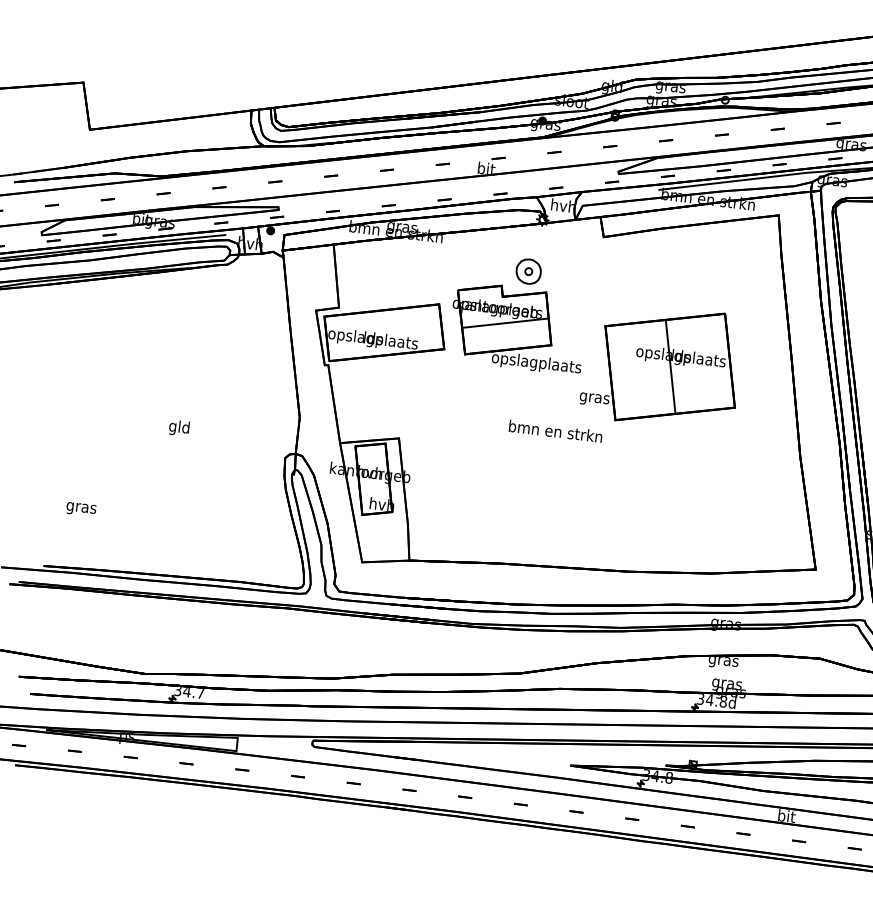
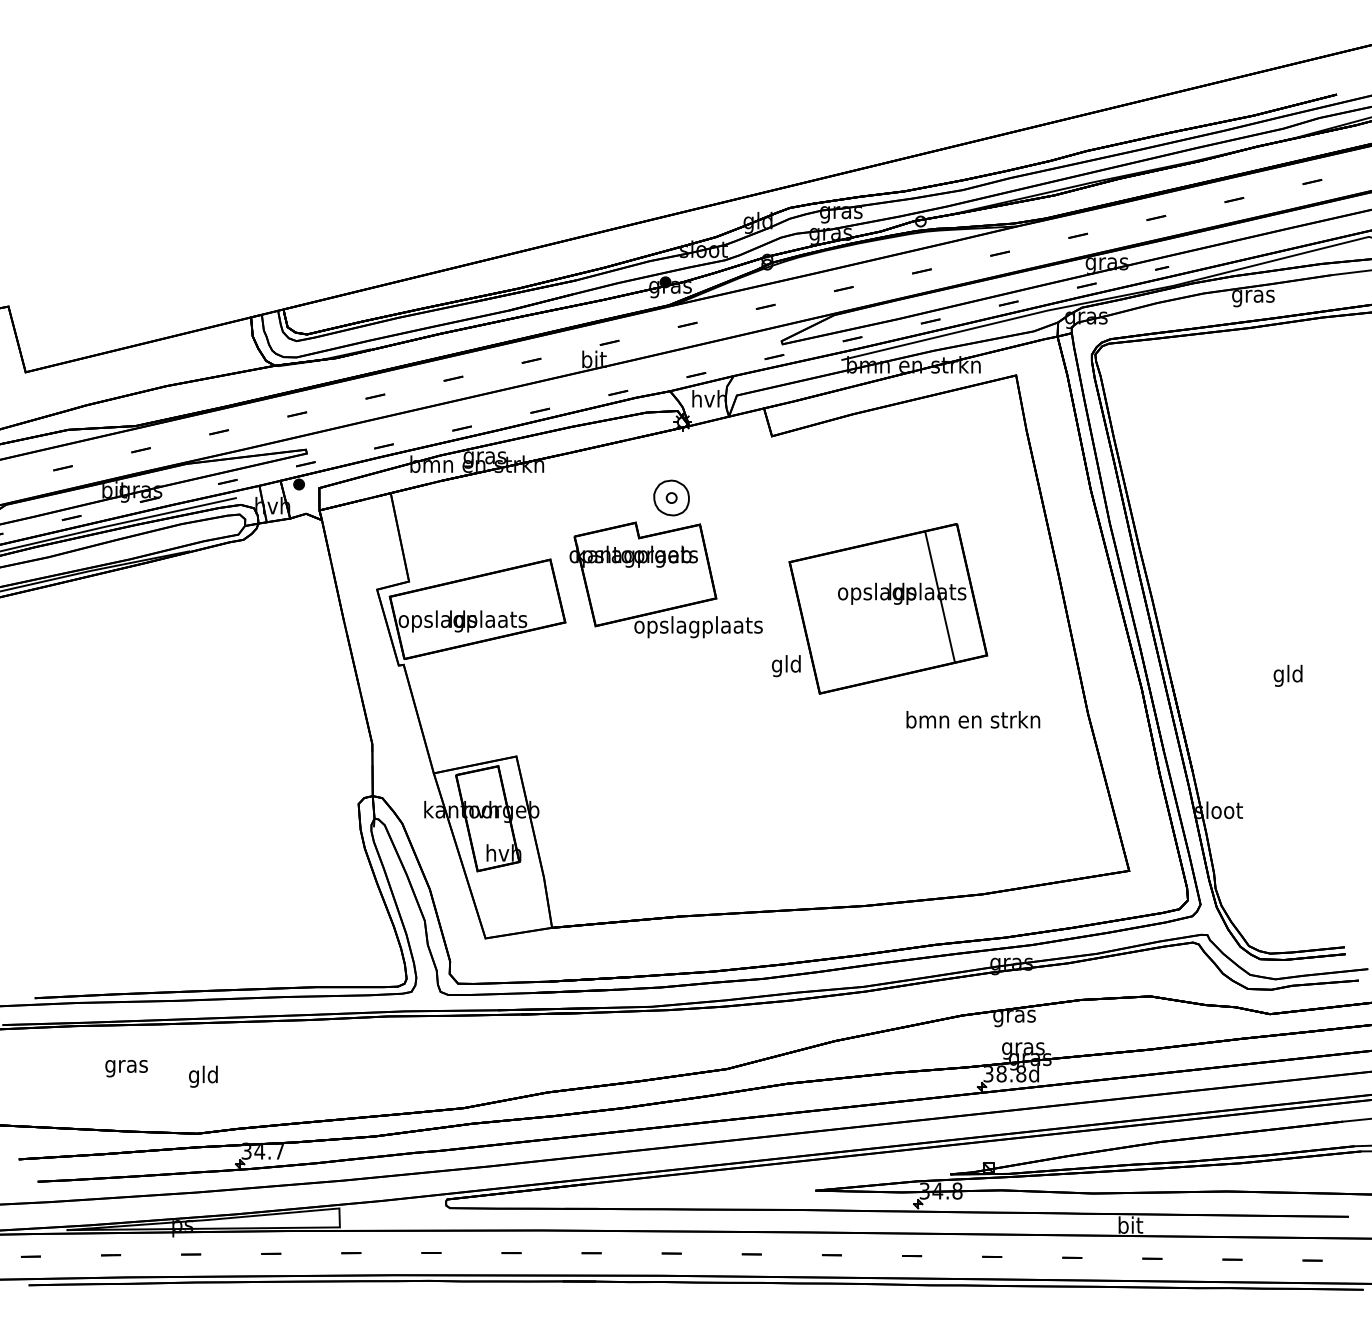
line: (505, 322) -> (647, 574), removed
line: (670, 366) -> (939, 596), moved
text: (594, 398) -> (786, 666), gras -> gld
text: (179, 428) -> (203, 1076), moved
text: (555, 431) -> (973, 719), moved
text: (81, 509) -> (126, 1068), moved
text: (709, 699) -> (1001, 1073), 34.8d -> 38.8d

